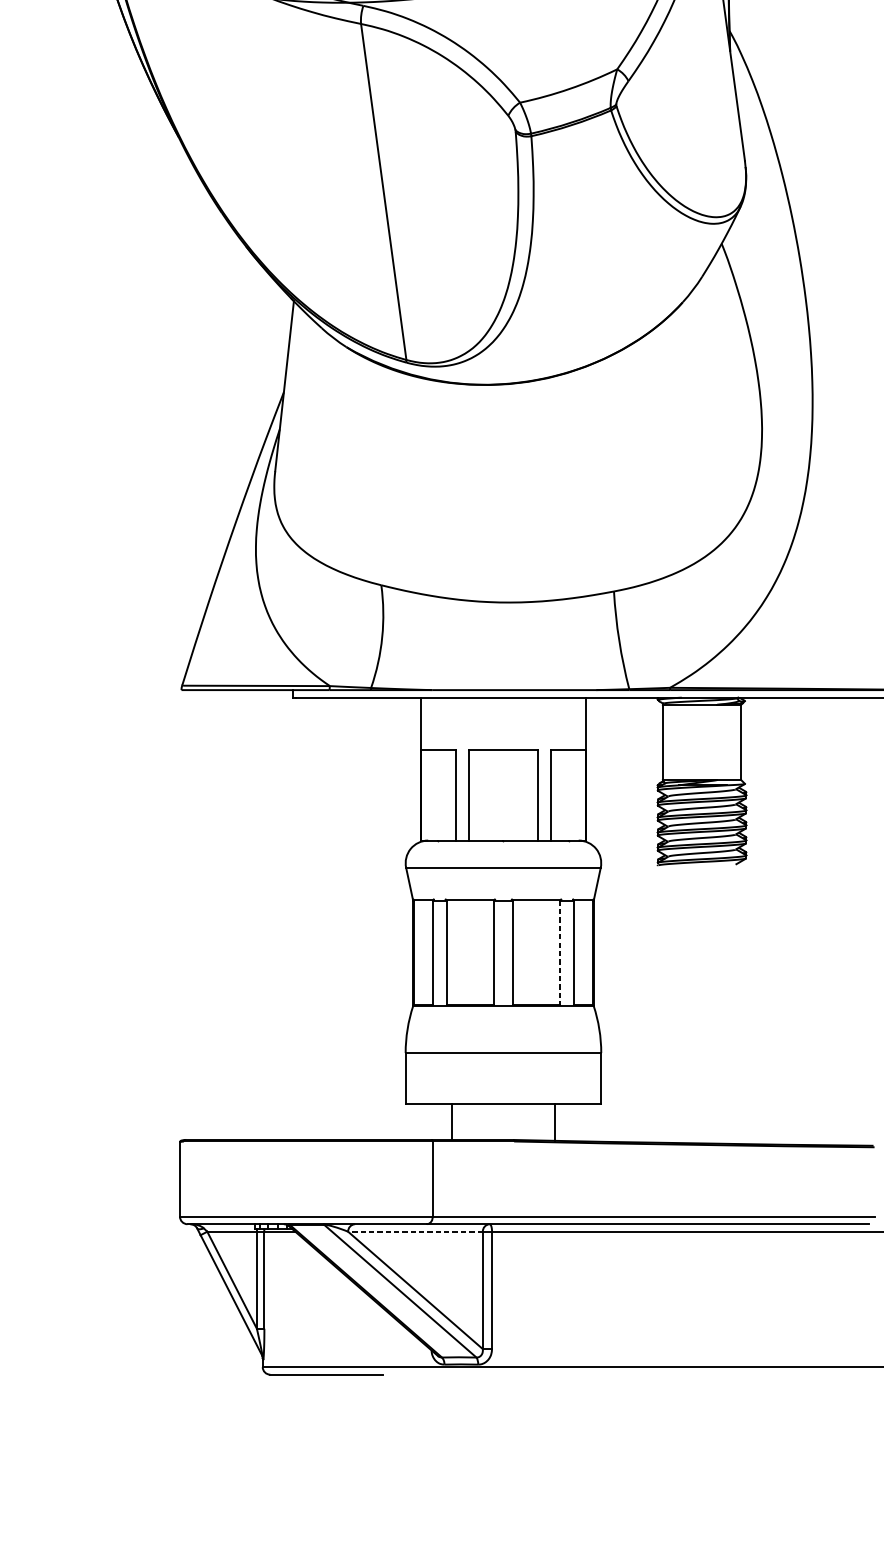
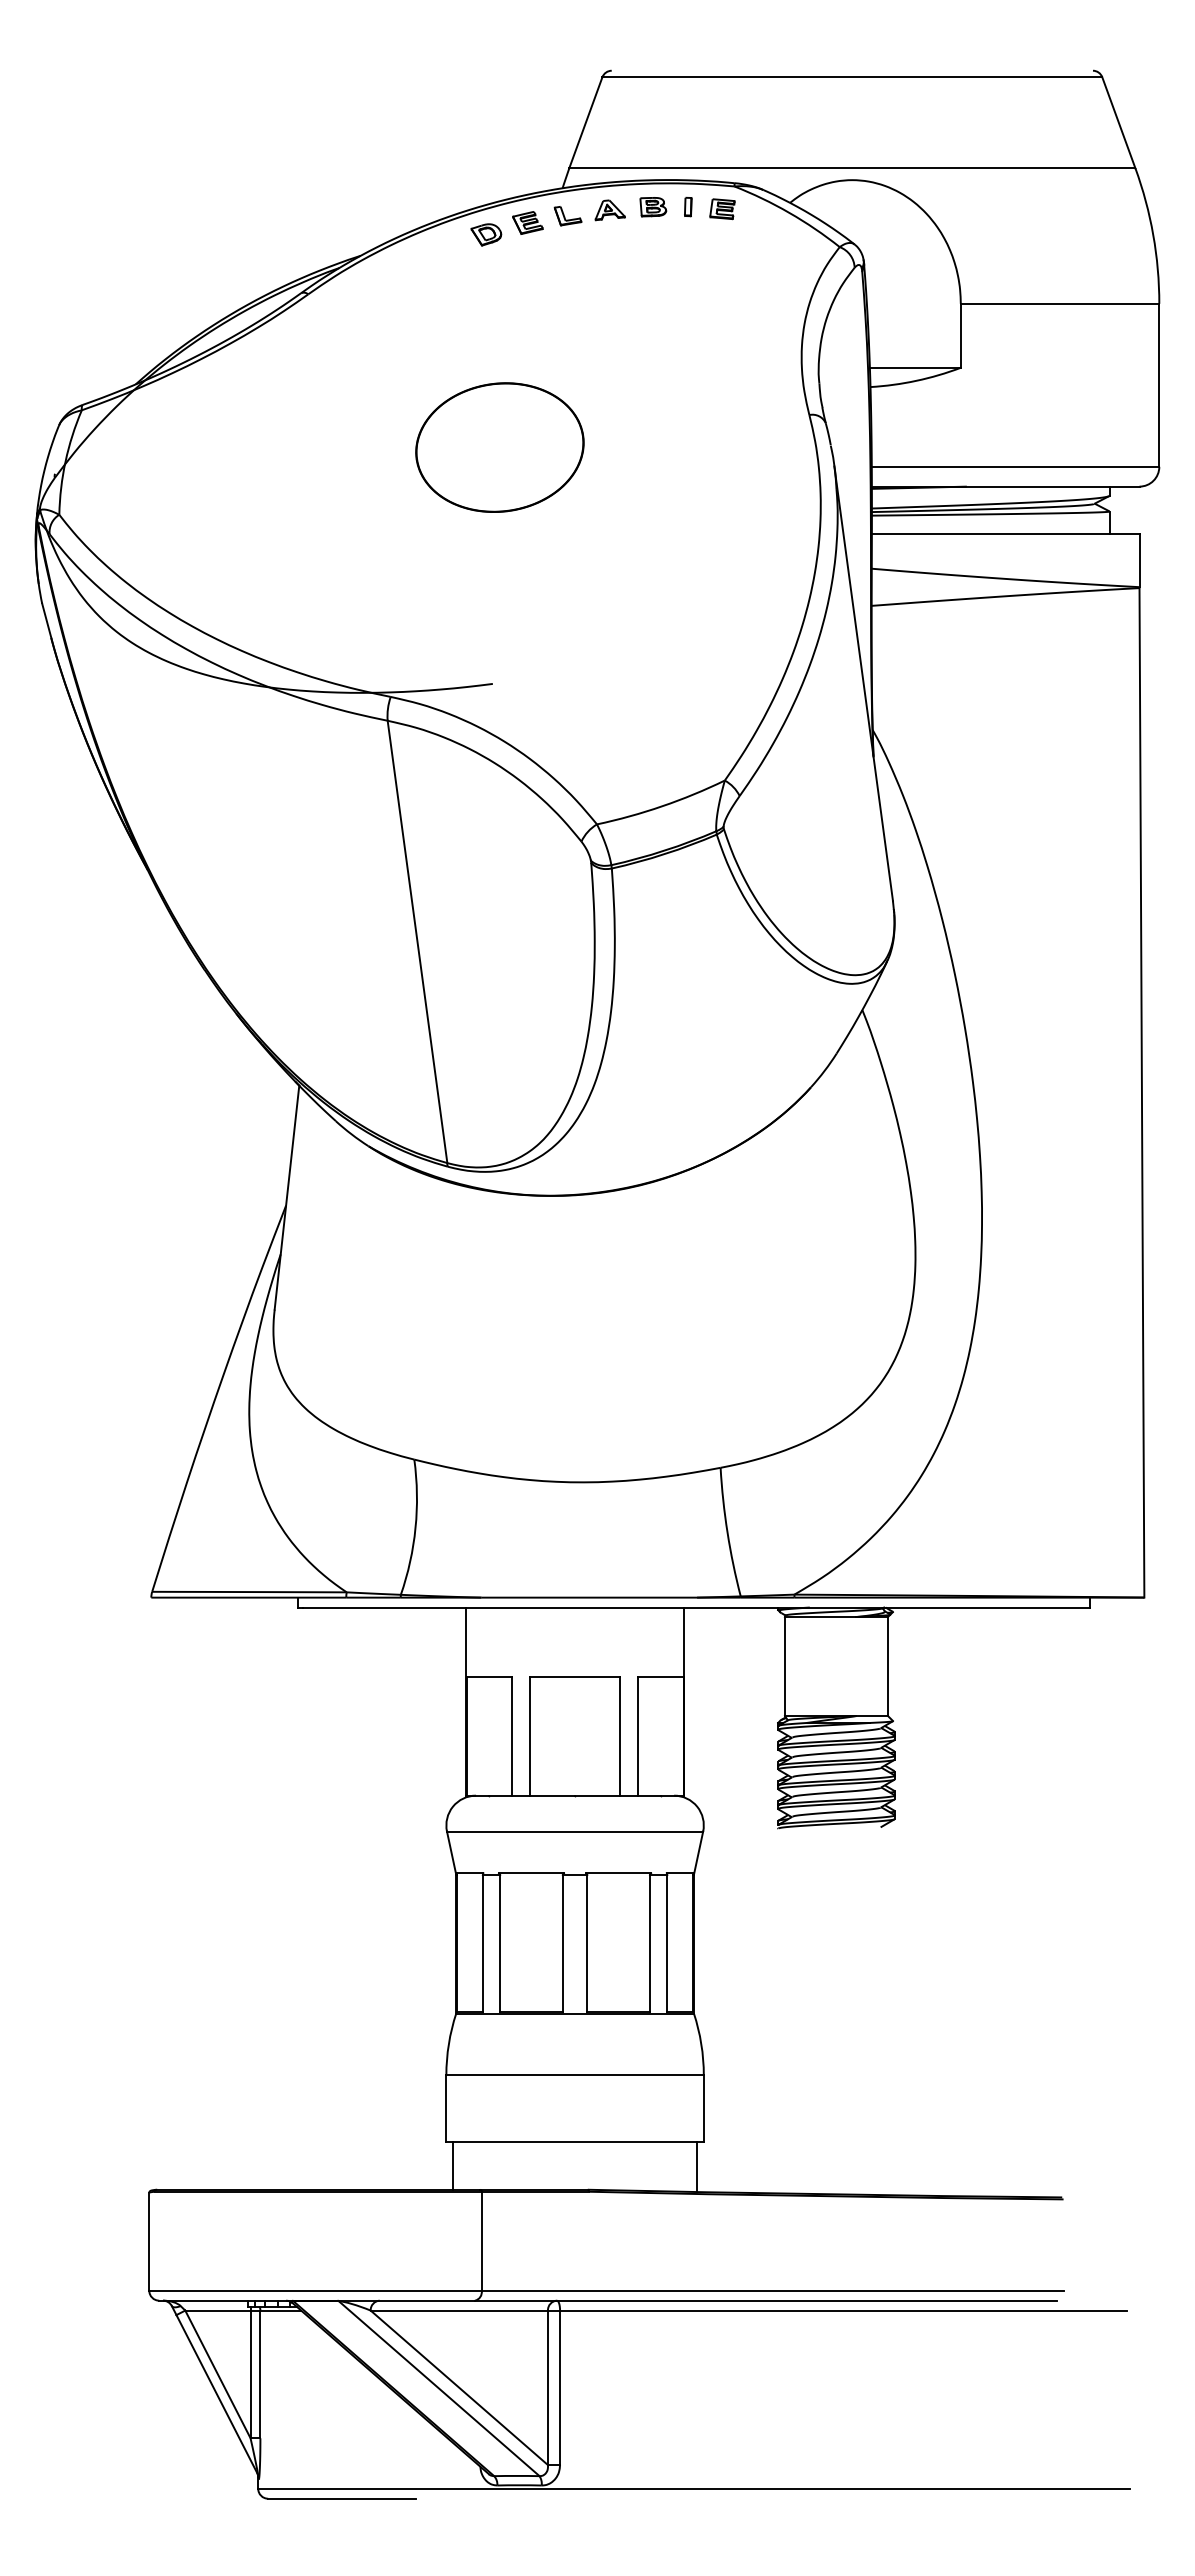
line: (560, 952) -> (650, 1943), dashed -> solid
line: (452, 1121) -> (453, 2165), moved
line: (554, 1123) -> (696, 2167), moved
line: (415, 1231) -> (459, 2310), dashed -> solid

